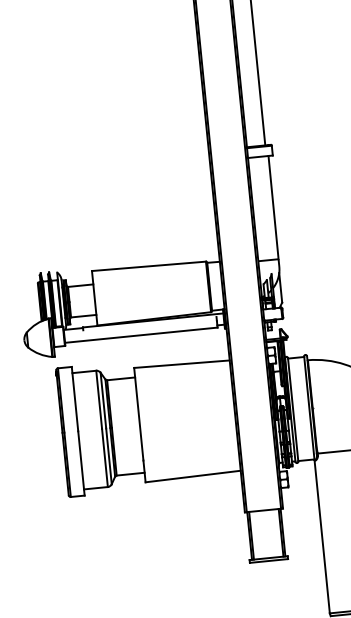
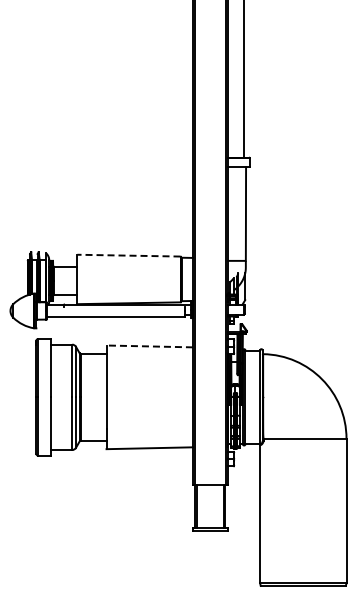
line: (148, 266) -> (128, 255), solid -> dashed
line: (181, 364) -> (149, 346), solid -> dashed

